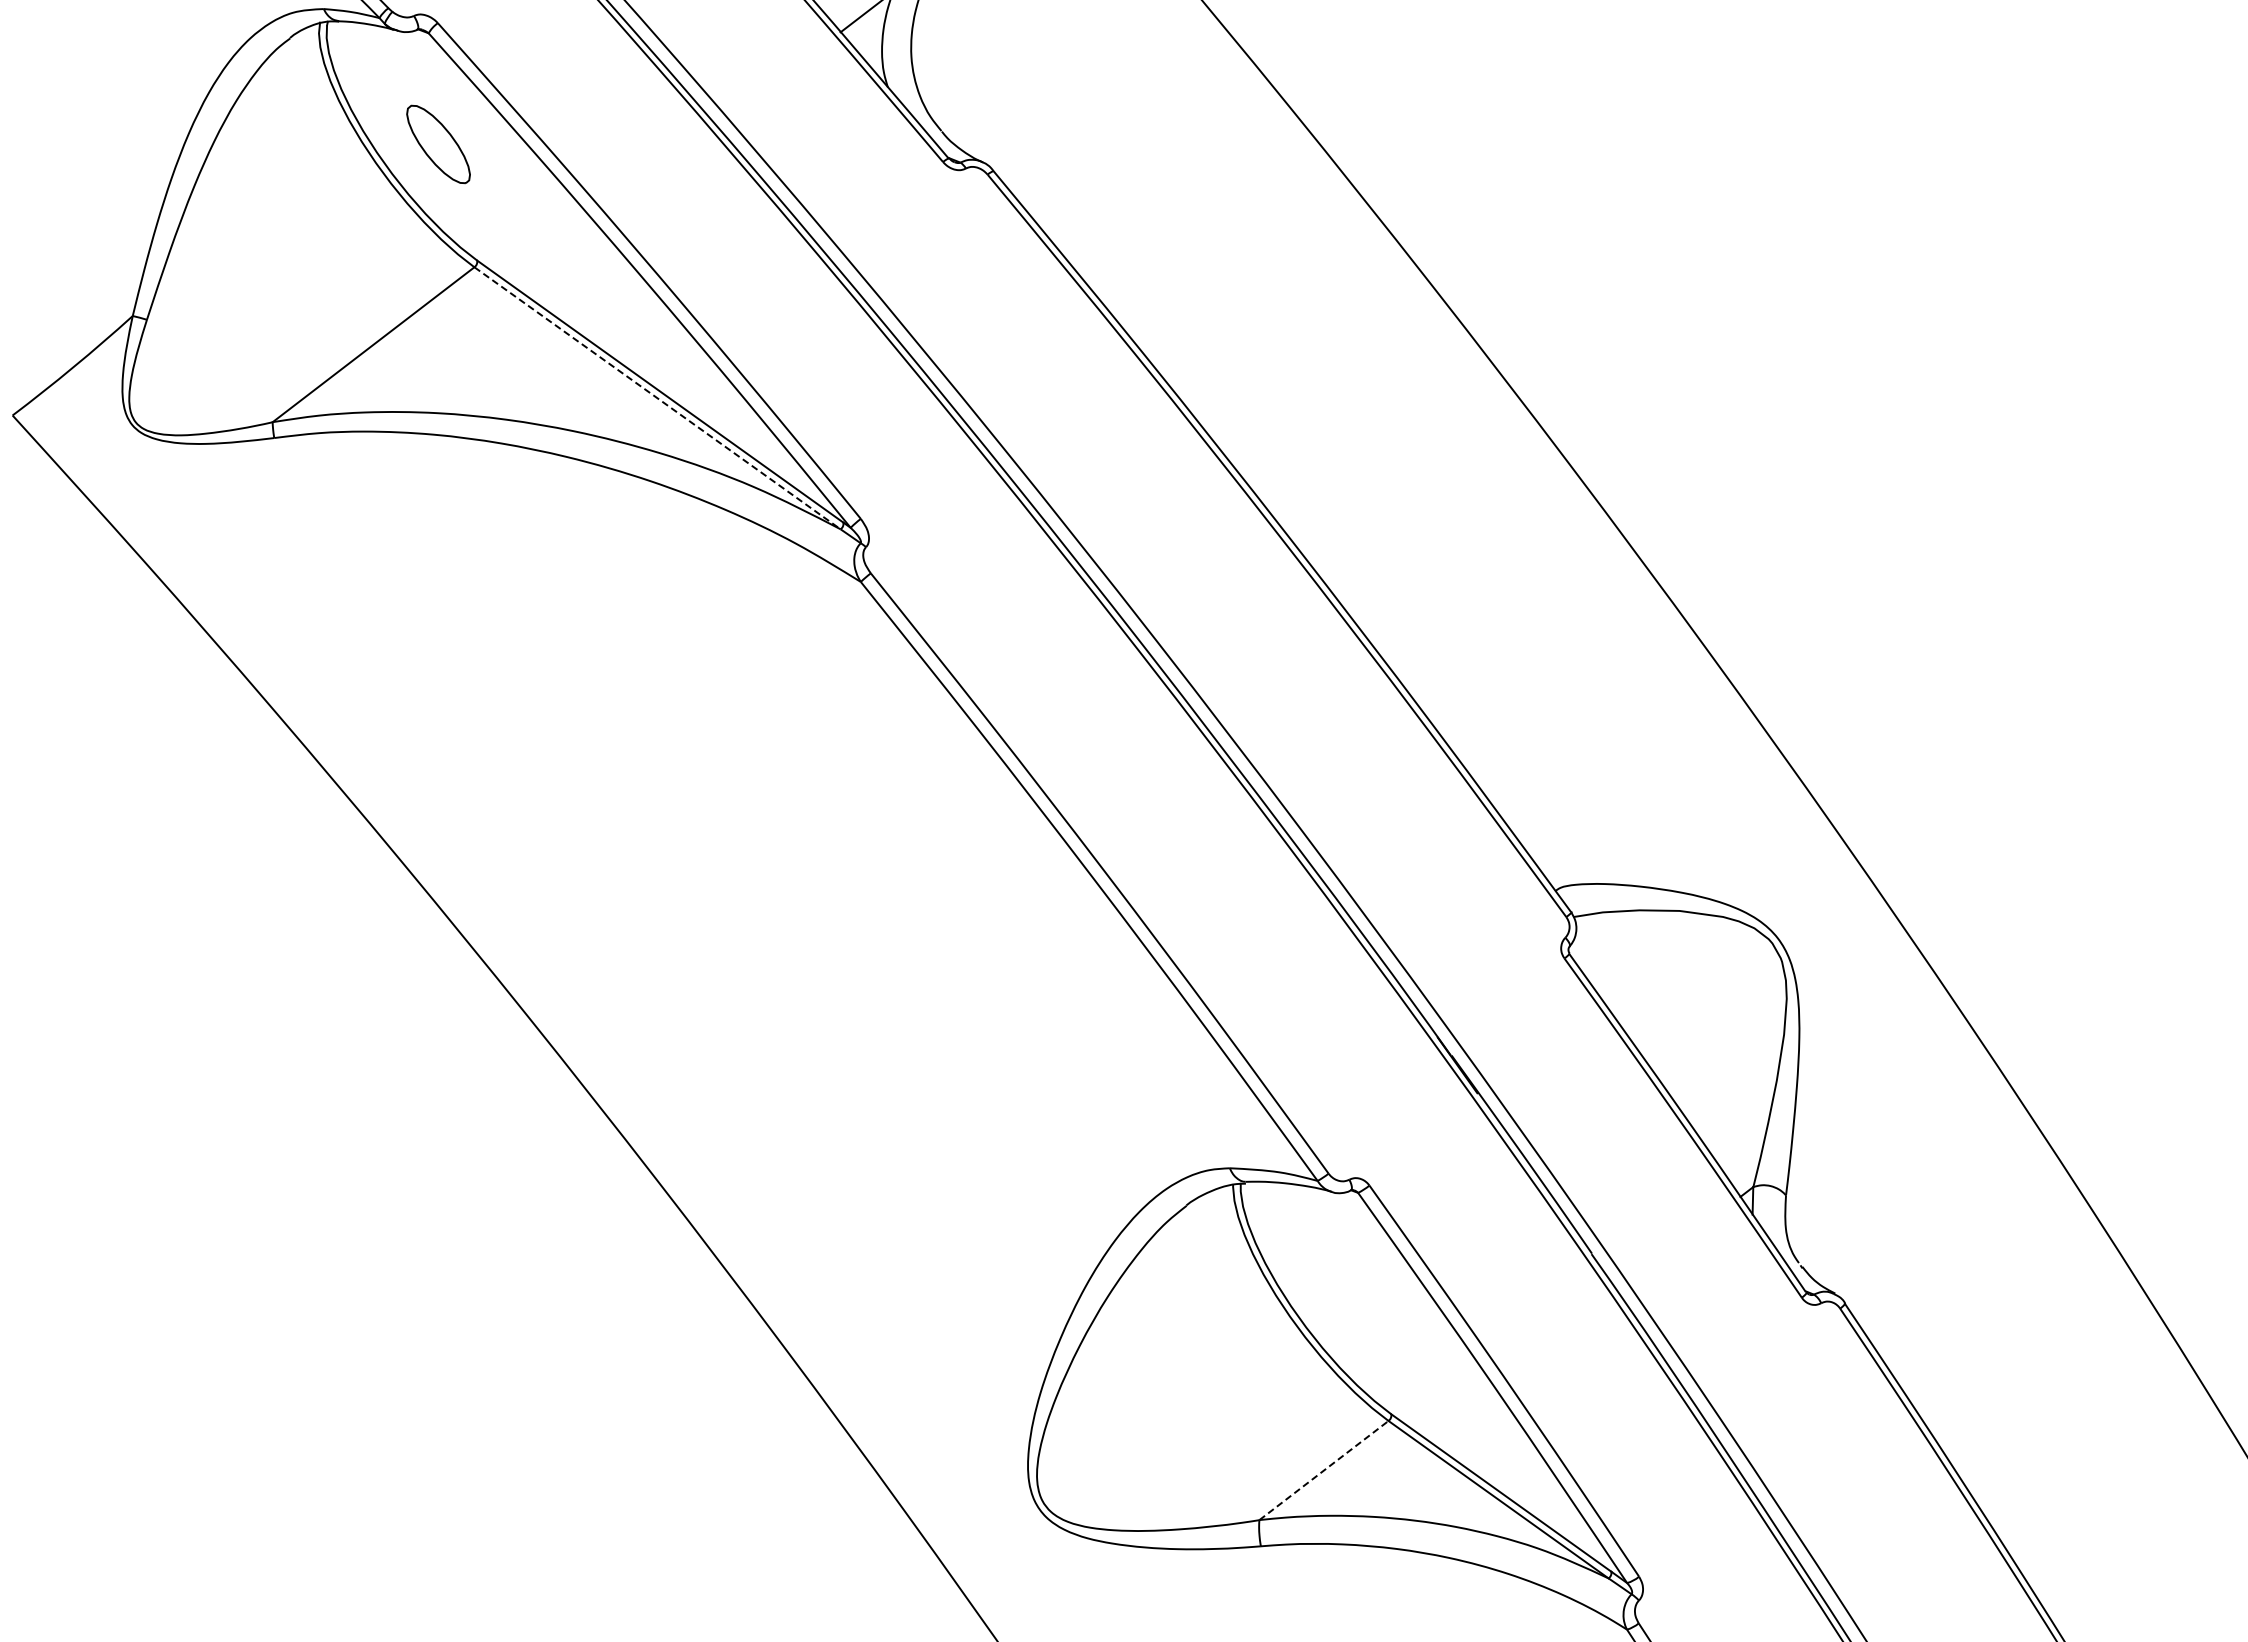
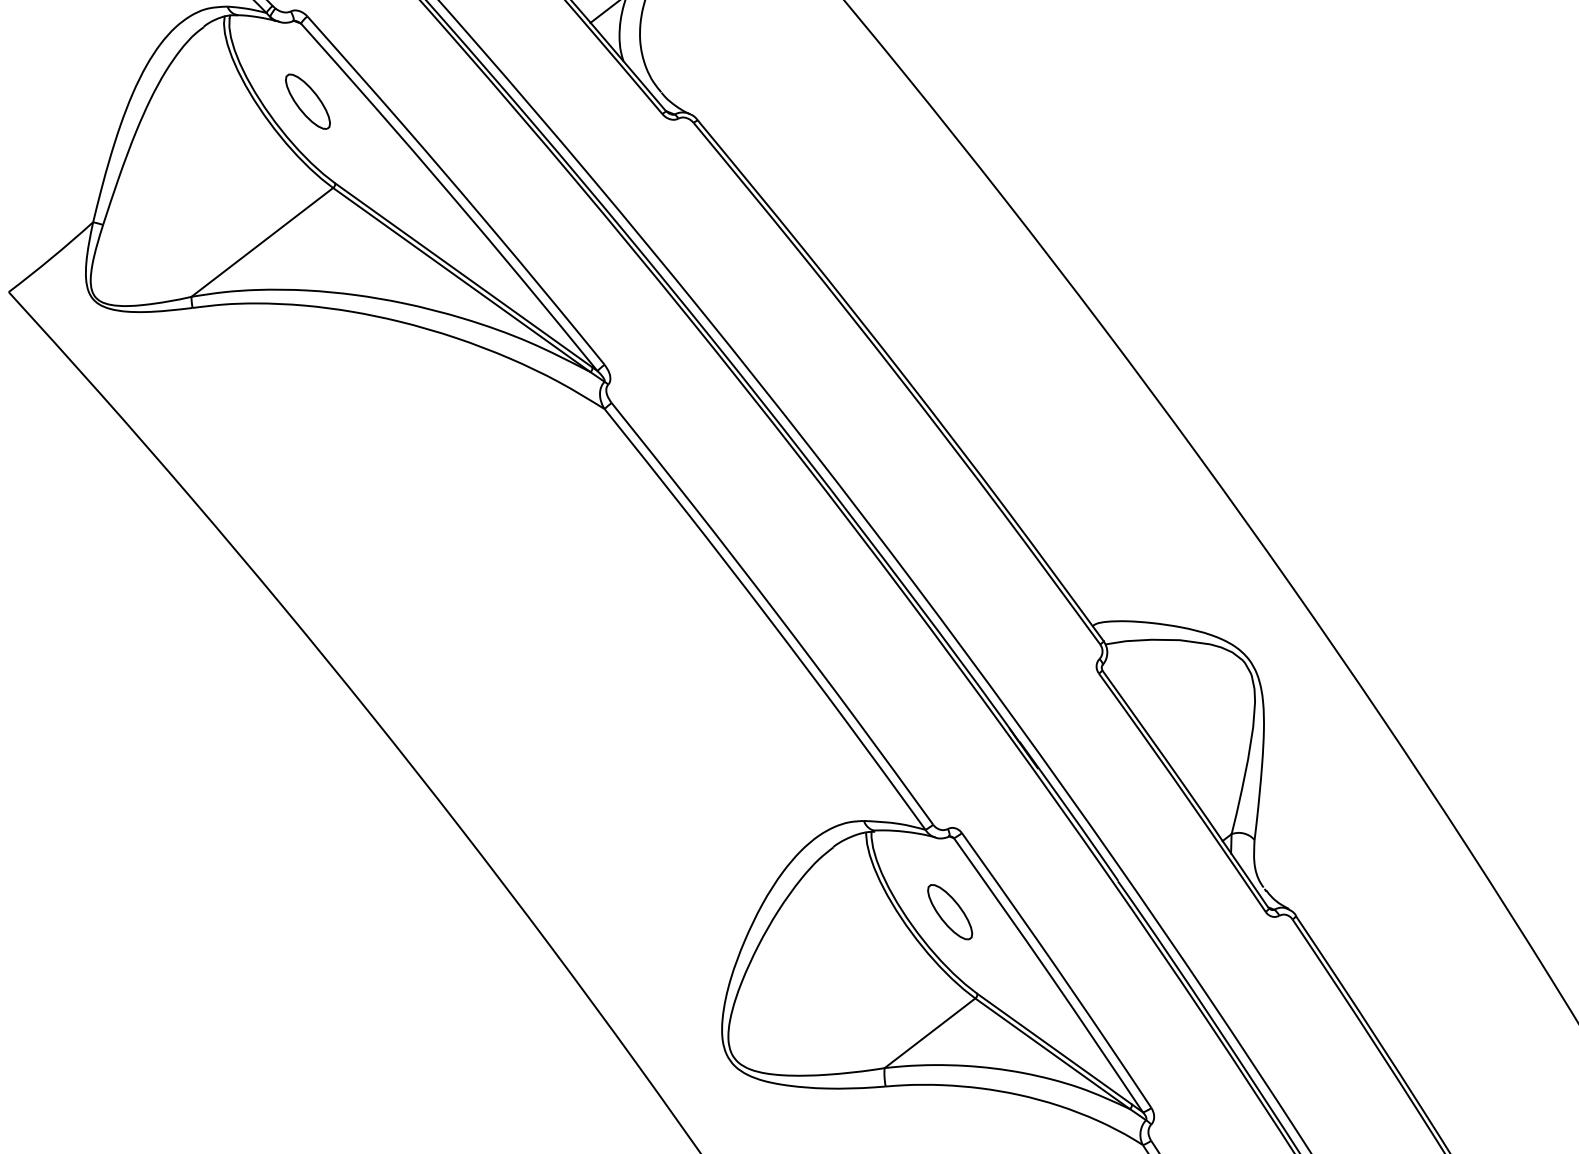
line: (657, 398) -> (461, 280), dashed -> solid
part: (1352, 1297) -> (950, 911), added
line: (1324, 1470) -> (930, 1033), dashed -> solid

